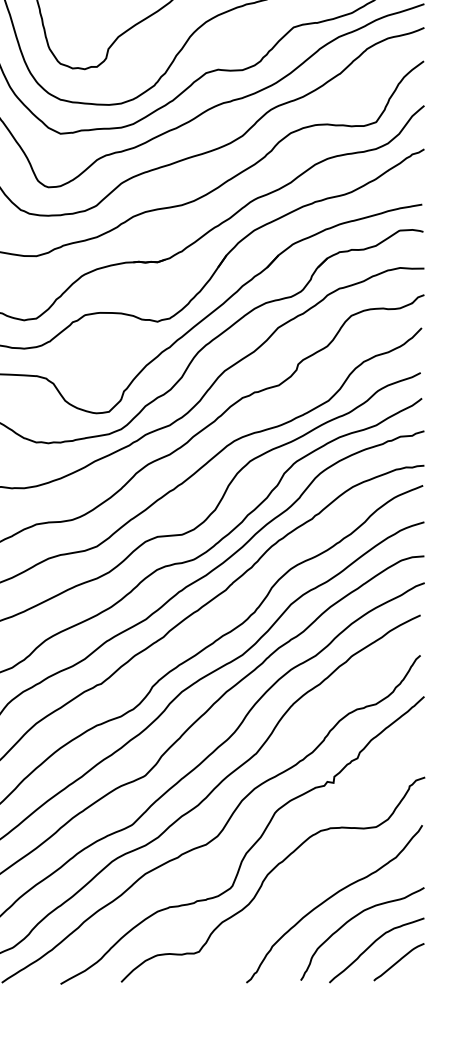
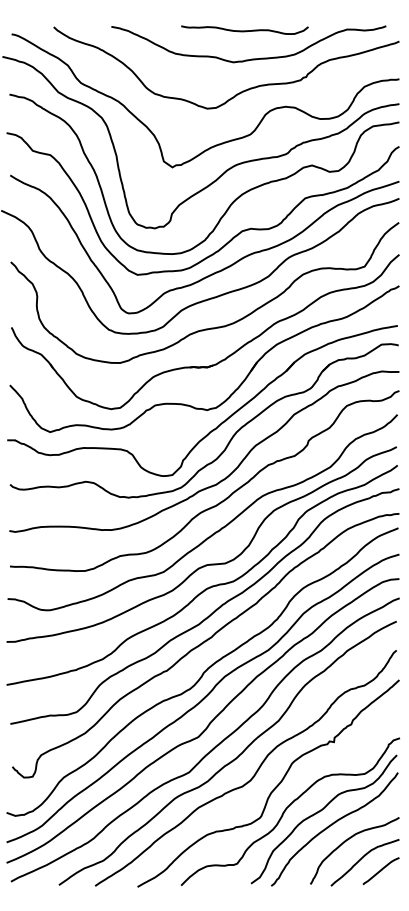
curve: (313, 880) -> (319, 812), added

